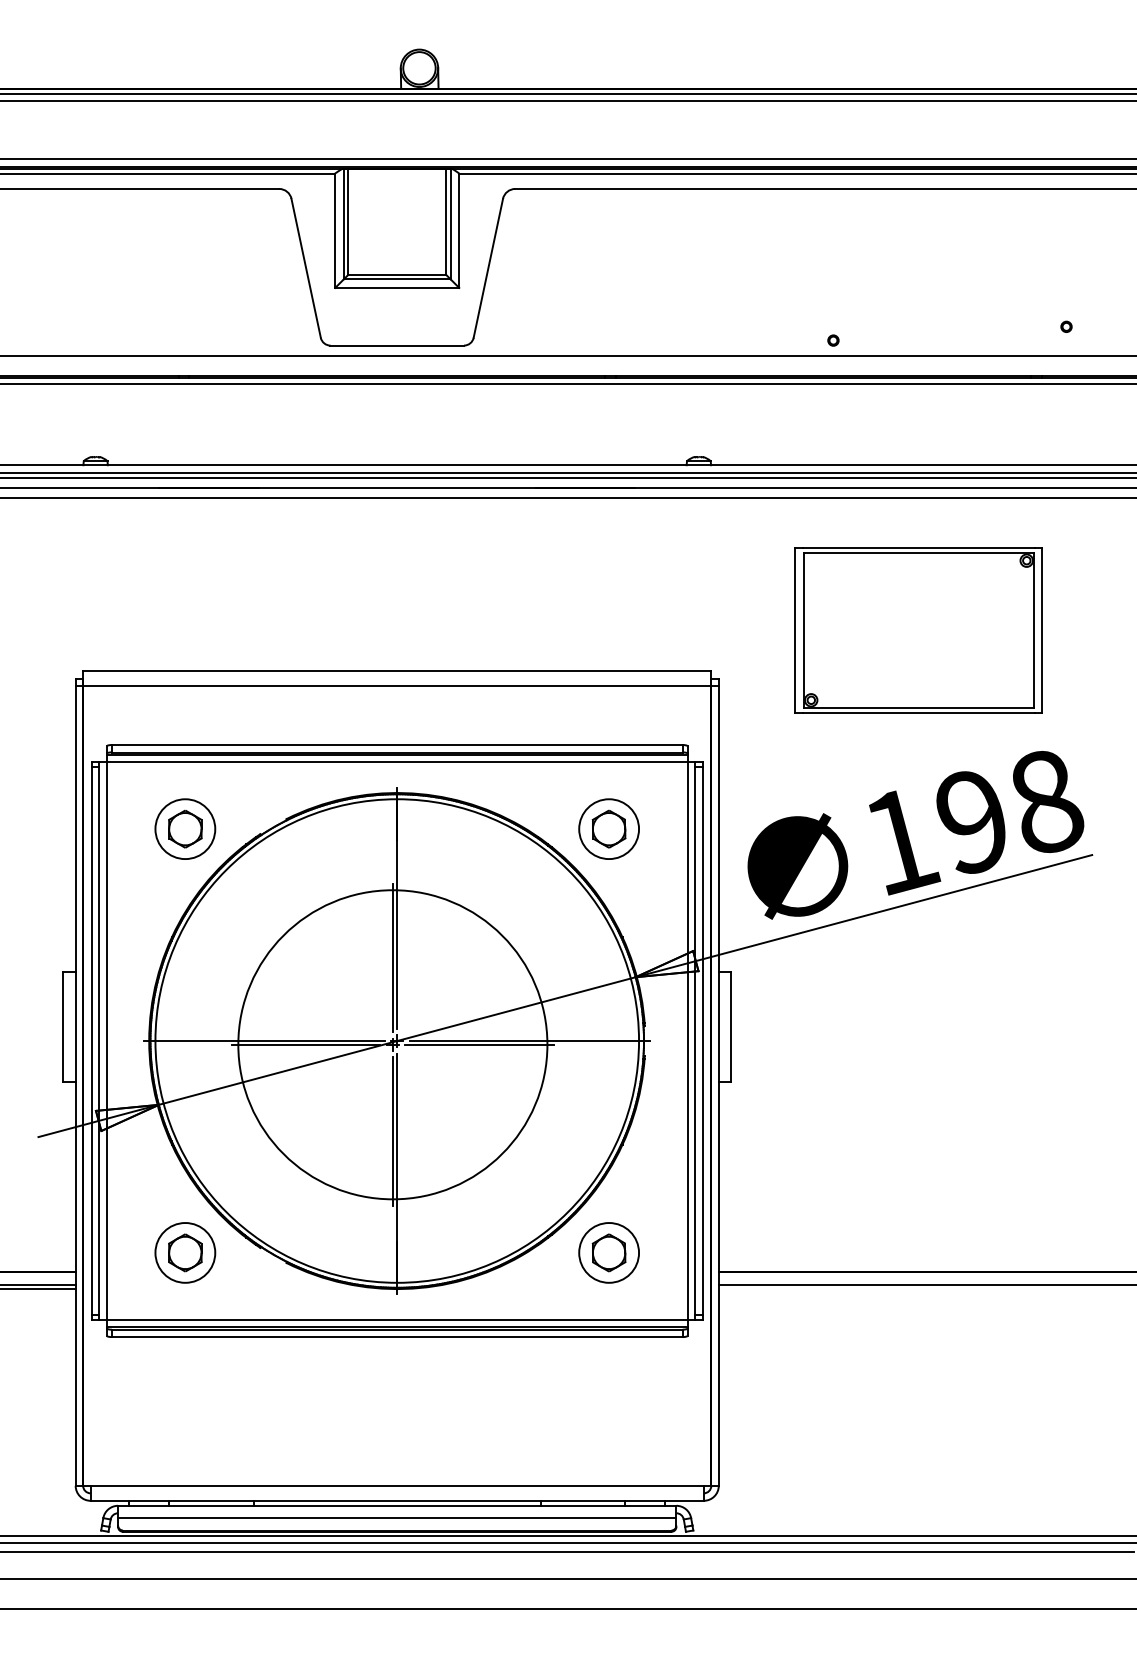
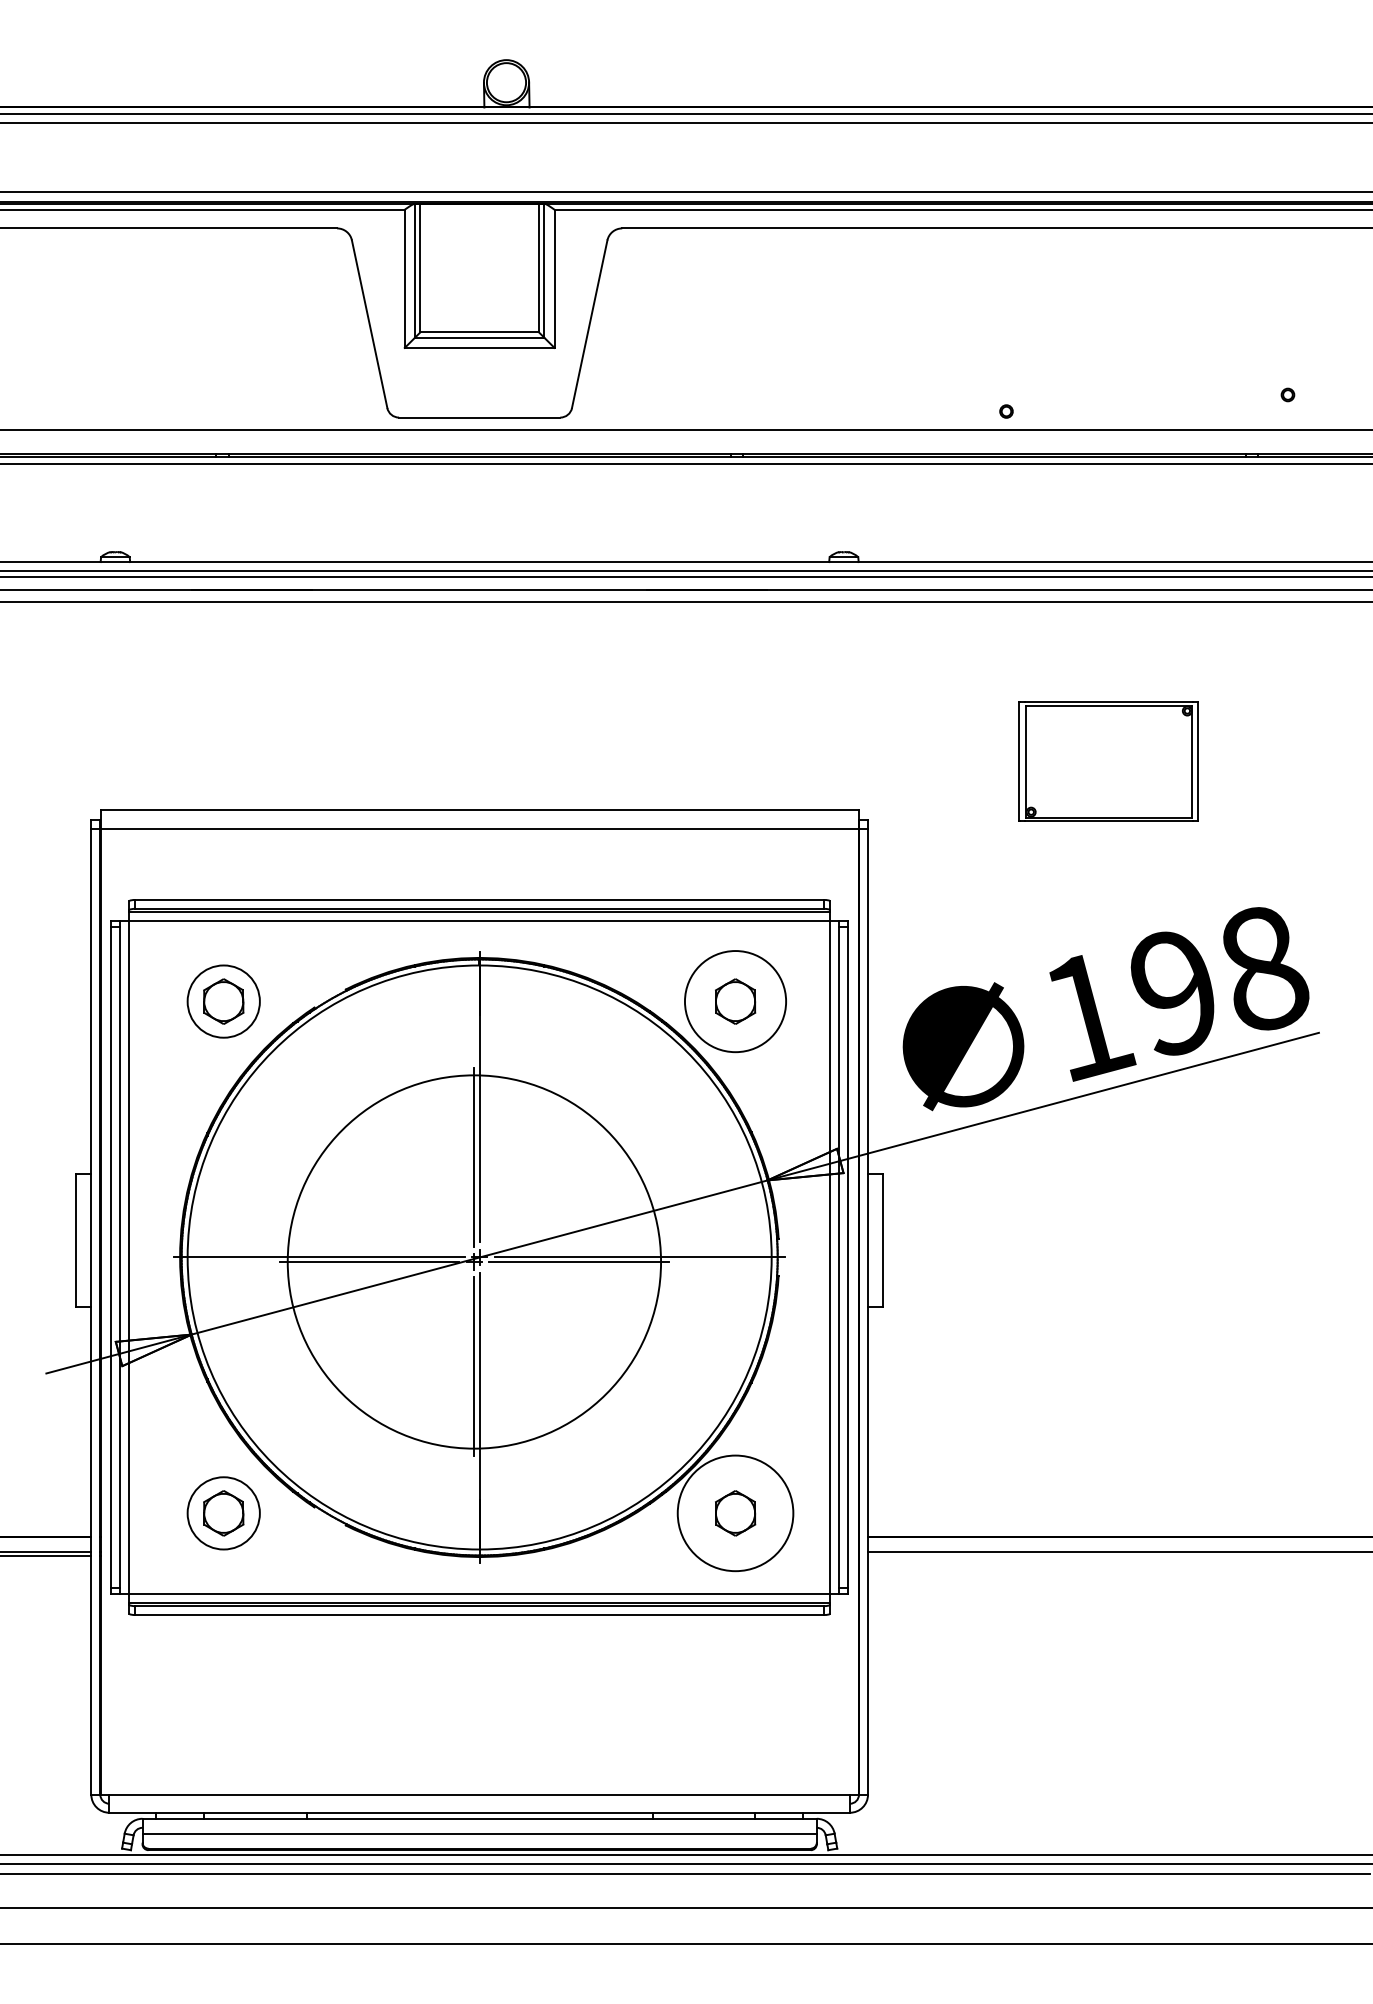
part: (917, 630) -> (1108, 761), size x0.6
circle: (609, 829) -> (735, 1001), size x1.4
circle: (609, 1253) -> (735, 1513), size x1.6

